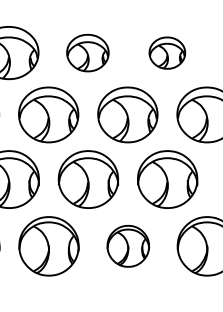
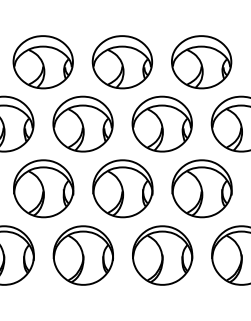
part: (87, 53) -> (121, 62), size x1.43
part: (167, 53) -> (201, 62), size x1.67
part: (128, 246) -> (162, 255), size x1.43

